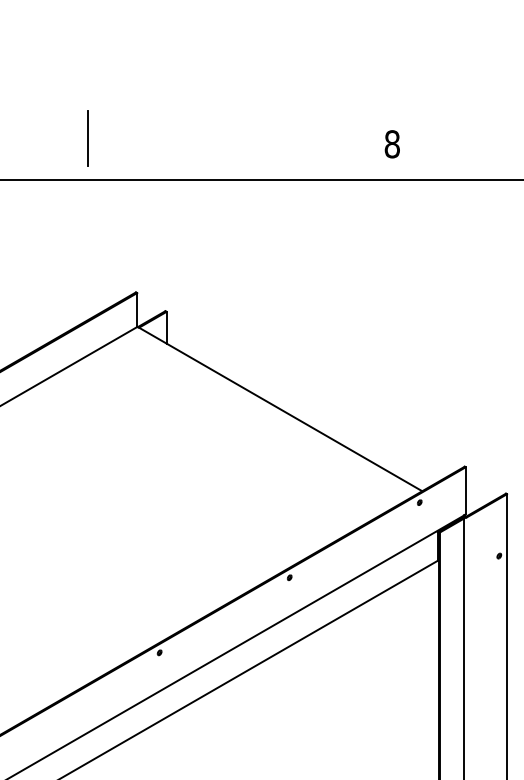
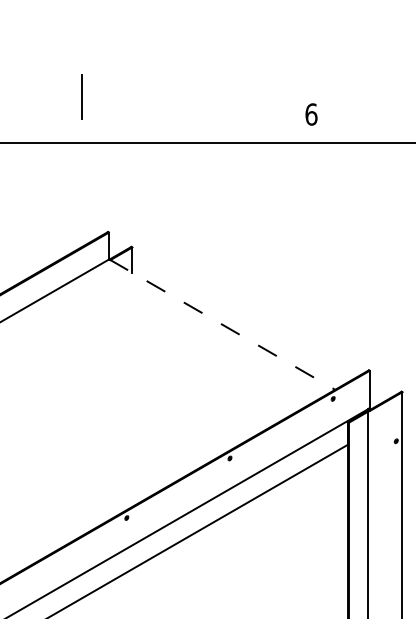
line: (87, 137) -> (81, 96), moved
text: (392, 144) -> (311, 114), 8 -> 6
line: (280, 408) -> (222, 324), solid -> dashed

